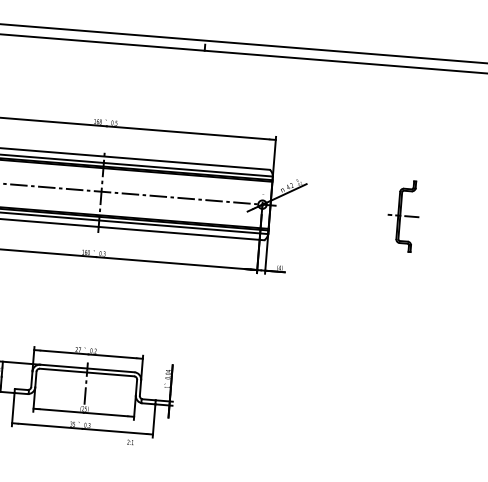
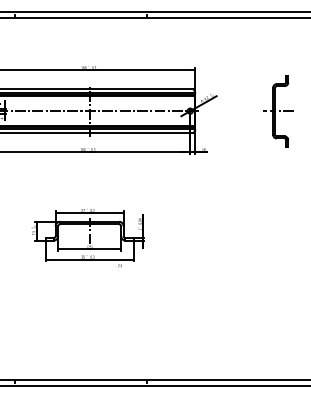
part: (403, 214) -> (278, 110), size x1.6

